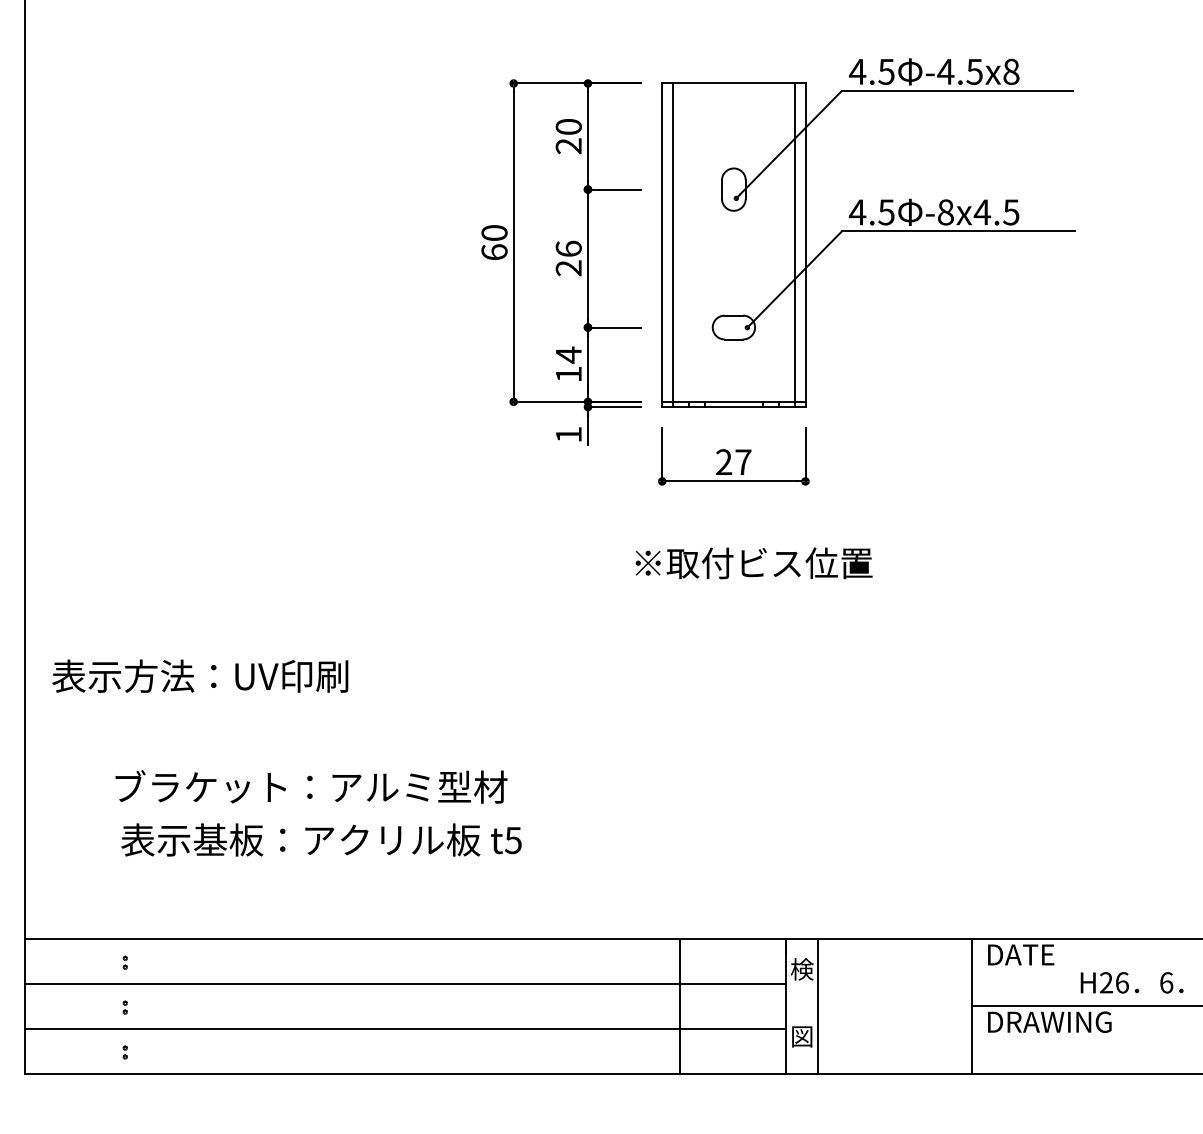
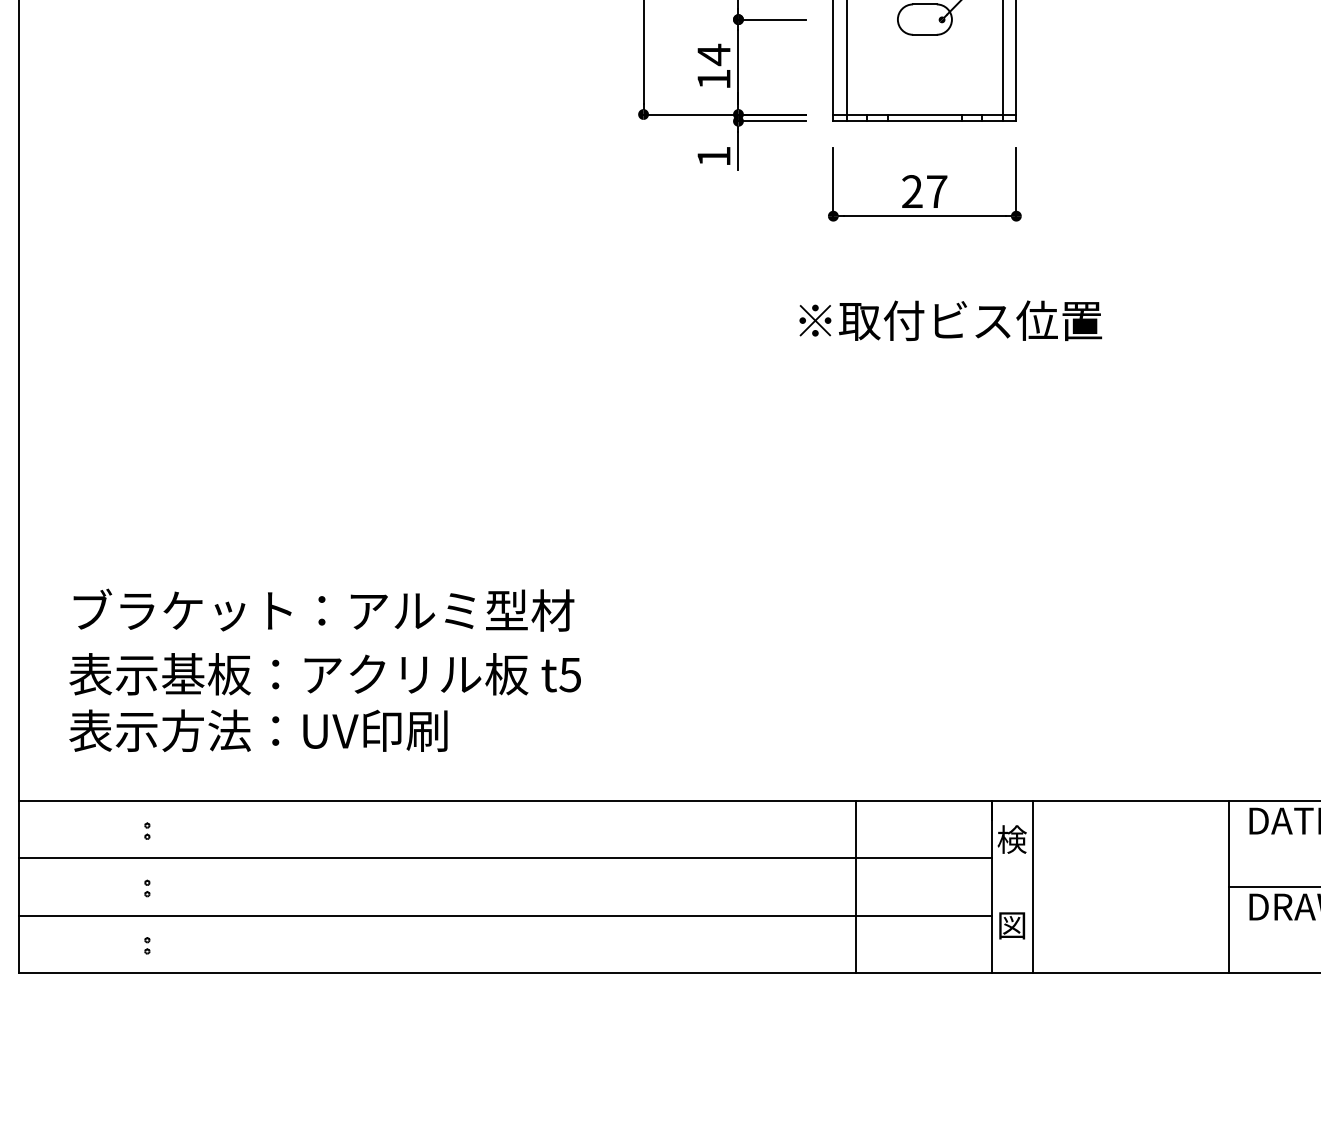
text: (200, 675) -> (258, 729), moved
text: (311, 786) -> (323, 609), moved
text: (321, 839) -> (325, 673), moved

